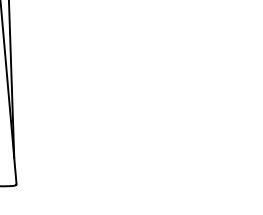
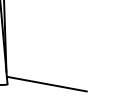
line: (101, 183) -> (46, 83), added

